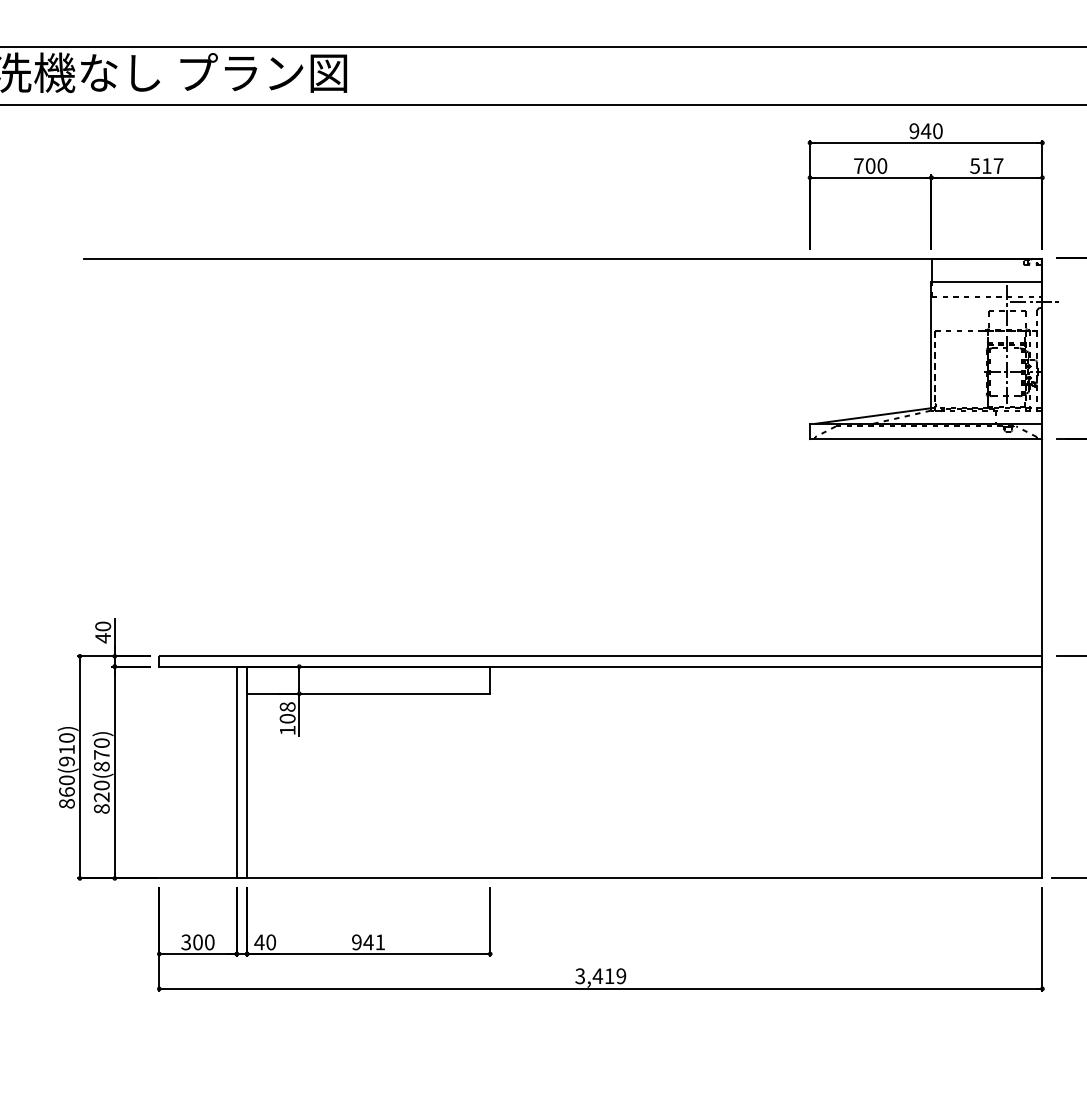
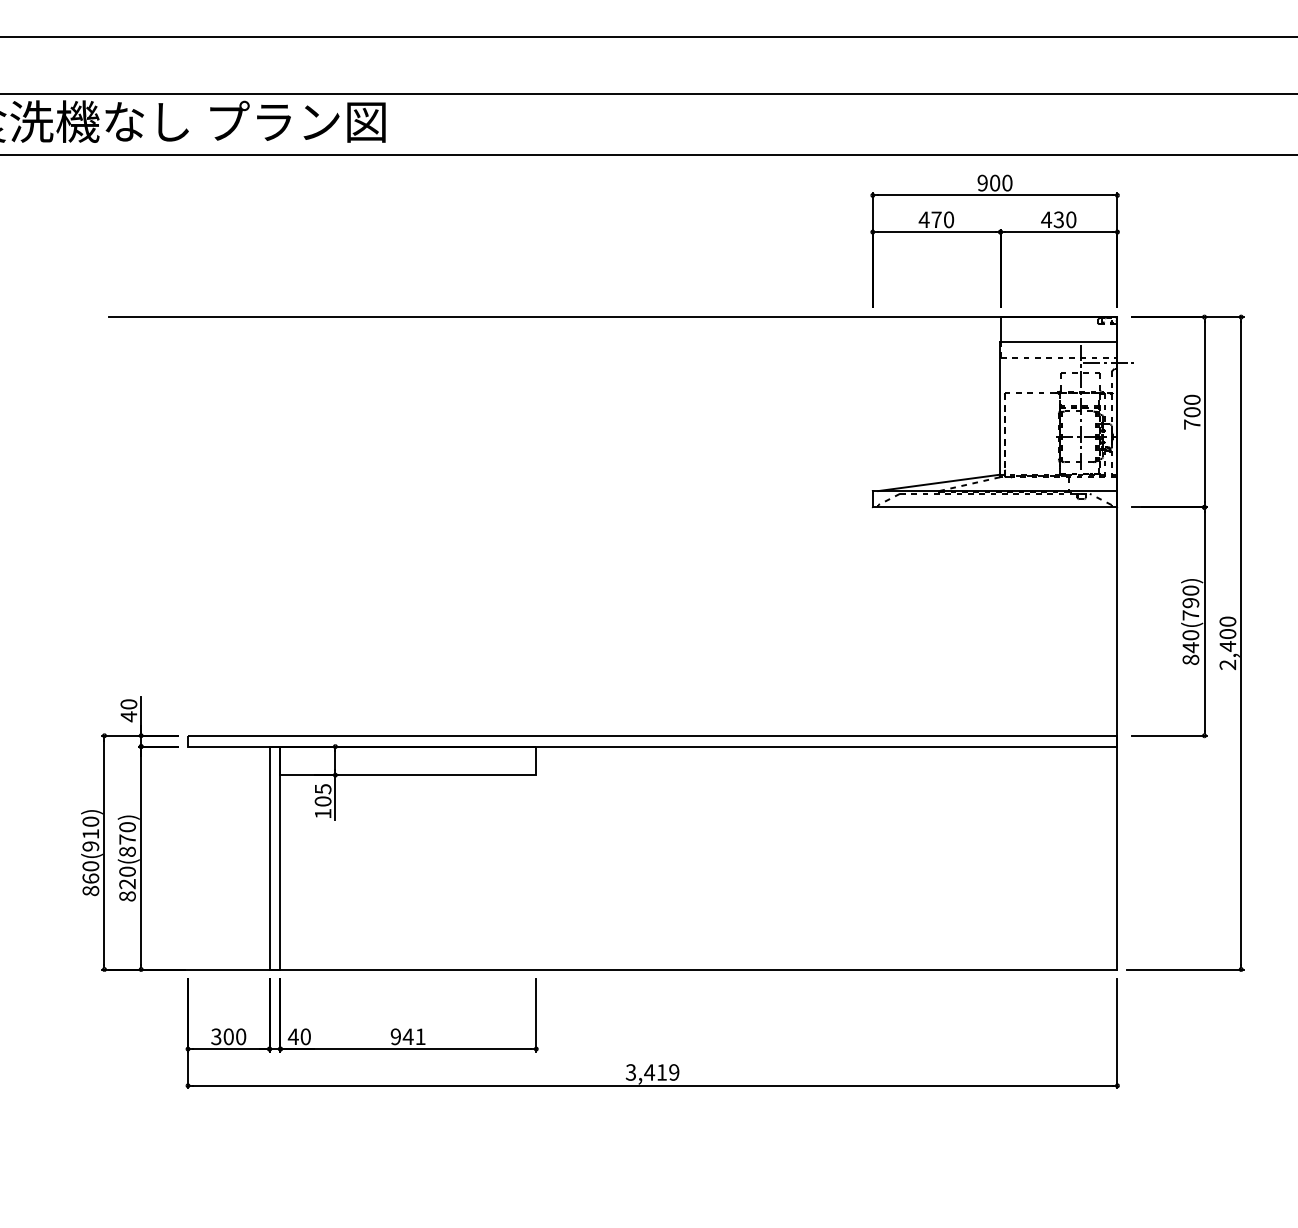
text: (925, 130) -> (994, 182), 940 -> 900
text: (863, 165) -> (929, 219), 700 -> 470
text: (986, 165) -> (1058, 219), 517 -> 430
text: (287, 707) -> (322, 789), 108 -> 105

